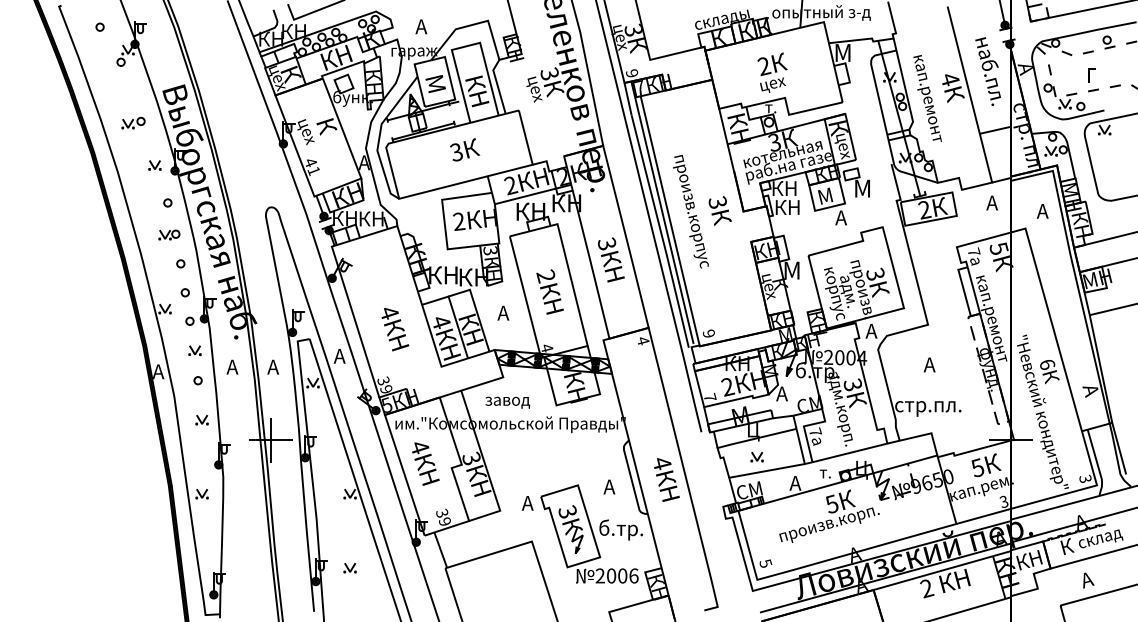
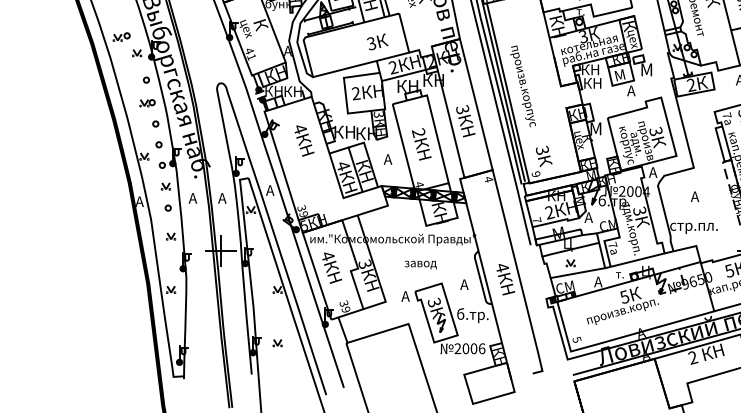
part: (133, 122) -> (121, 36), moved
text: (465, 149) -> (378, 41), moved
text: (719, 210) -> (543, 156), moved
text: (395, 329) -> (304, 141), moved
text: (507, 402) -> (420, 264), moved

